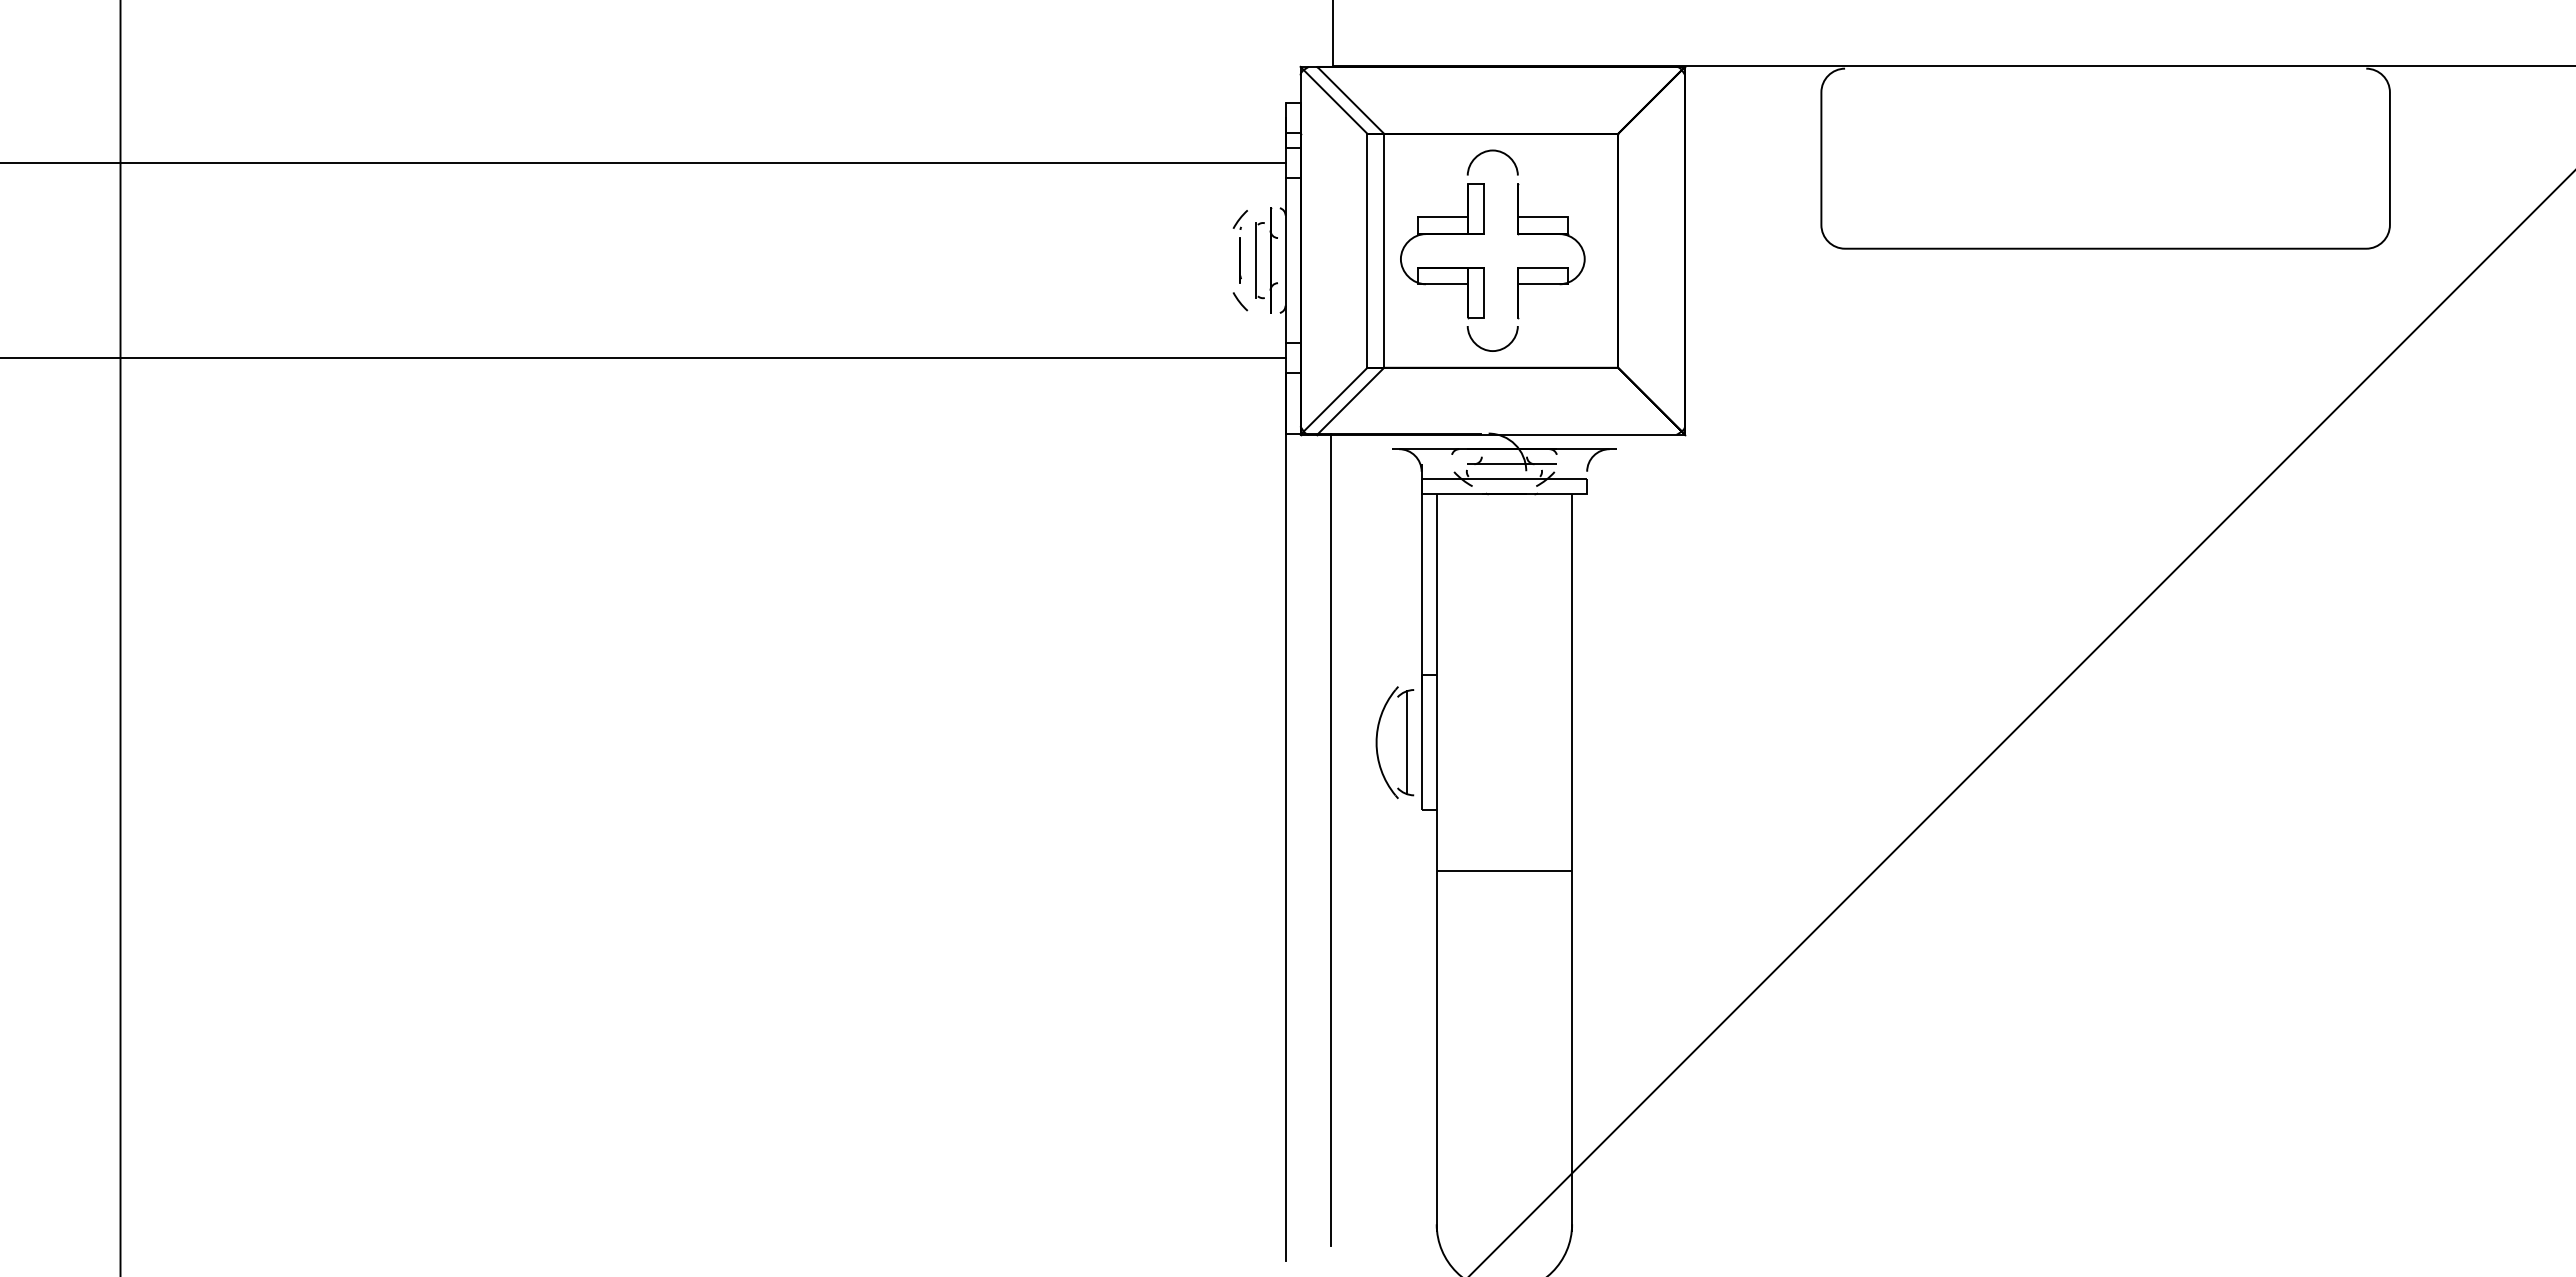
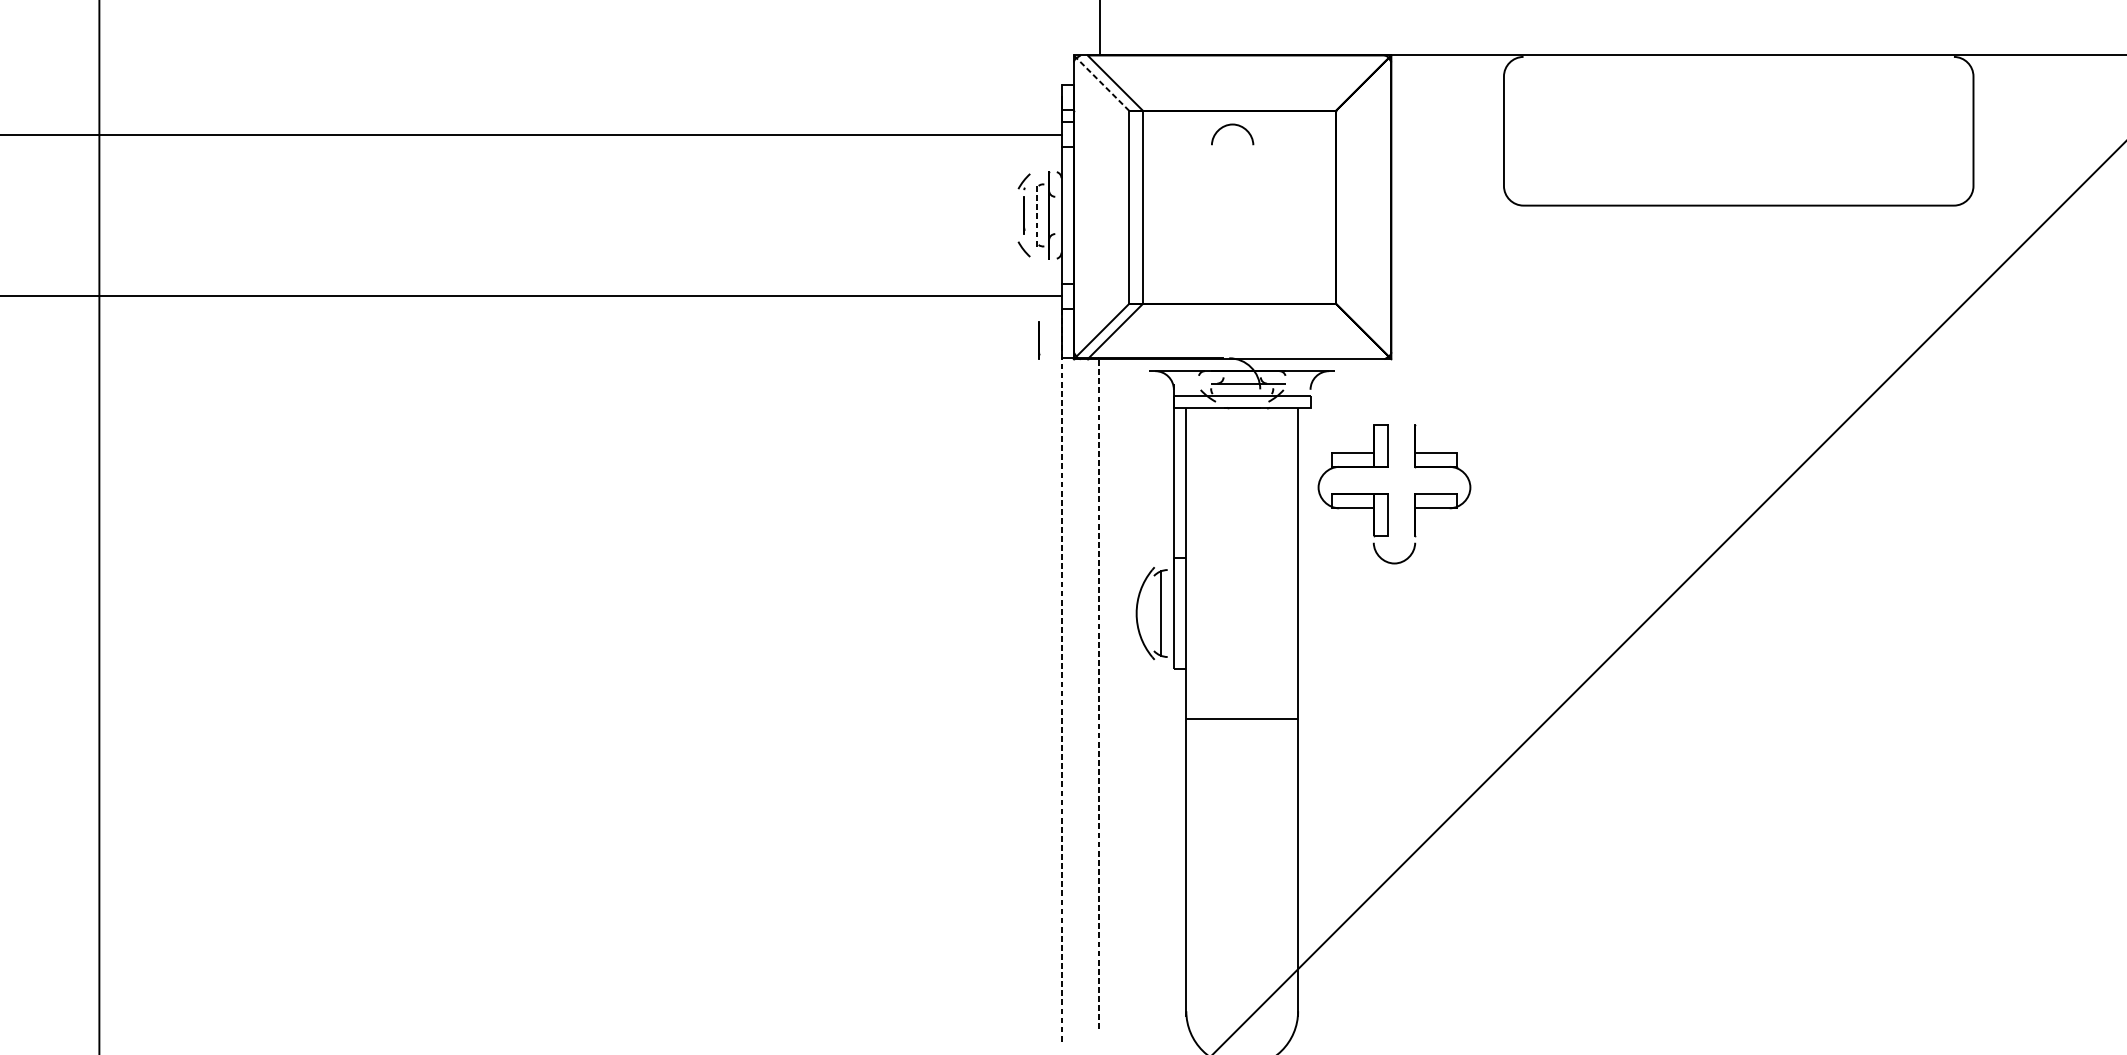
line: (1334, 100) -> (1101, 83), solid -> dashed
line: (1255, 260) -> (1036, 215), solid -> dashed
part: (1484, 267) -> (1387, 494), moved
line: (1258, 411) -> (1039, 340), added
line: (1285, 817) -> (1061, 675), solid -> dashed
line: (1330, 839) -> (1098, 693), solid -> dashed

